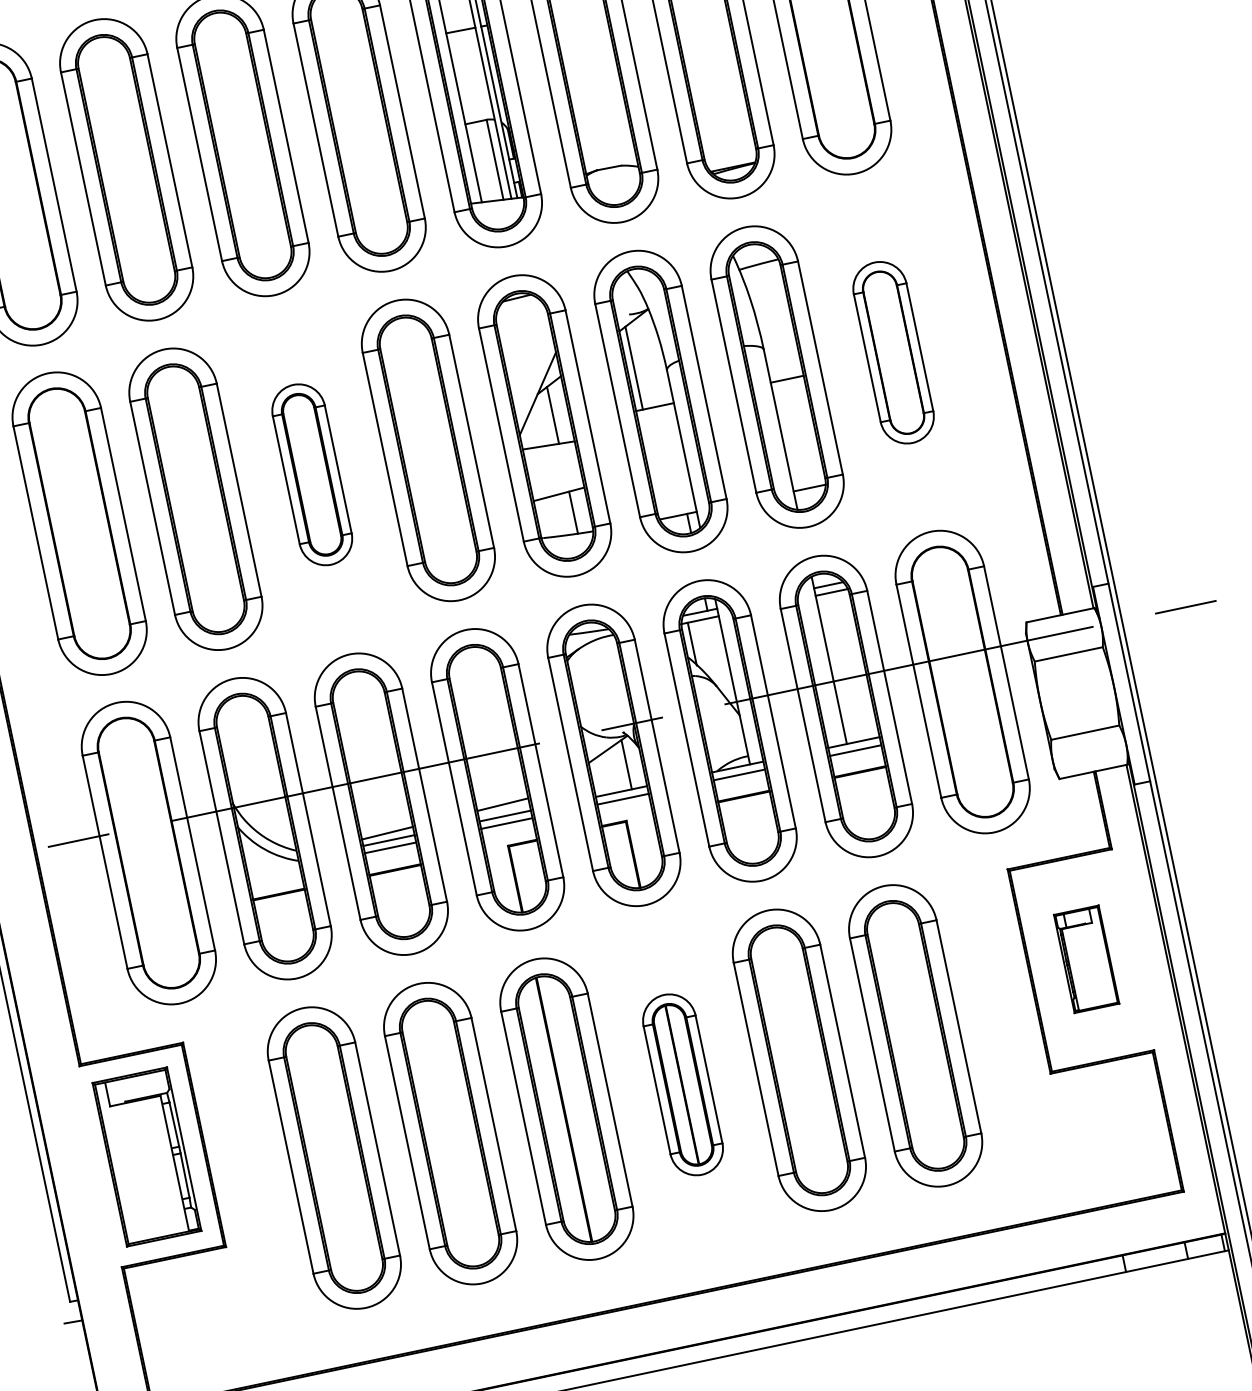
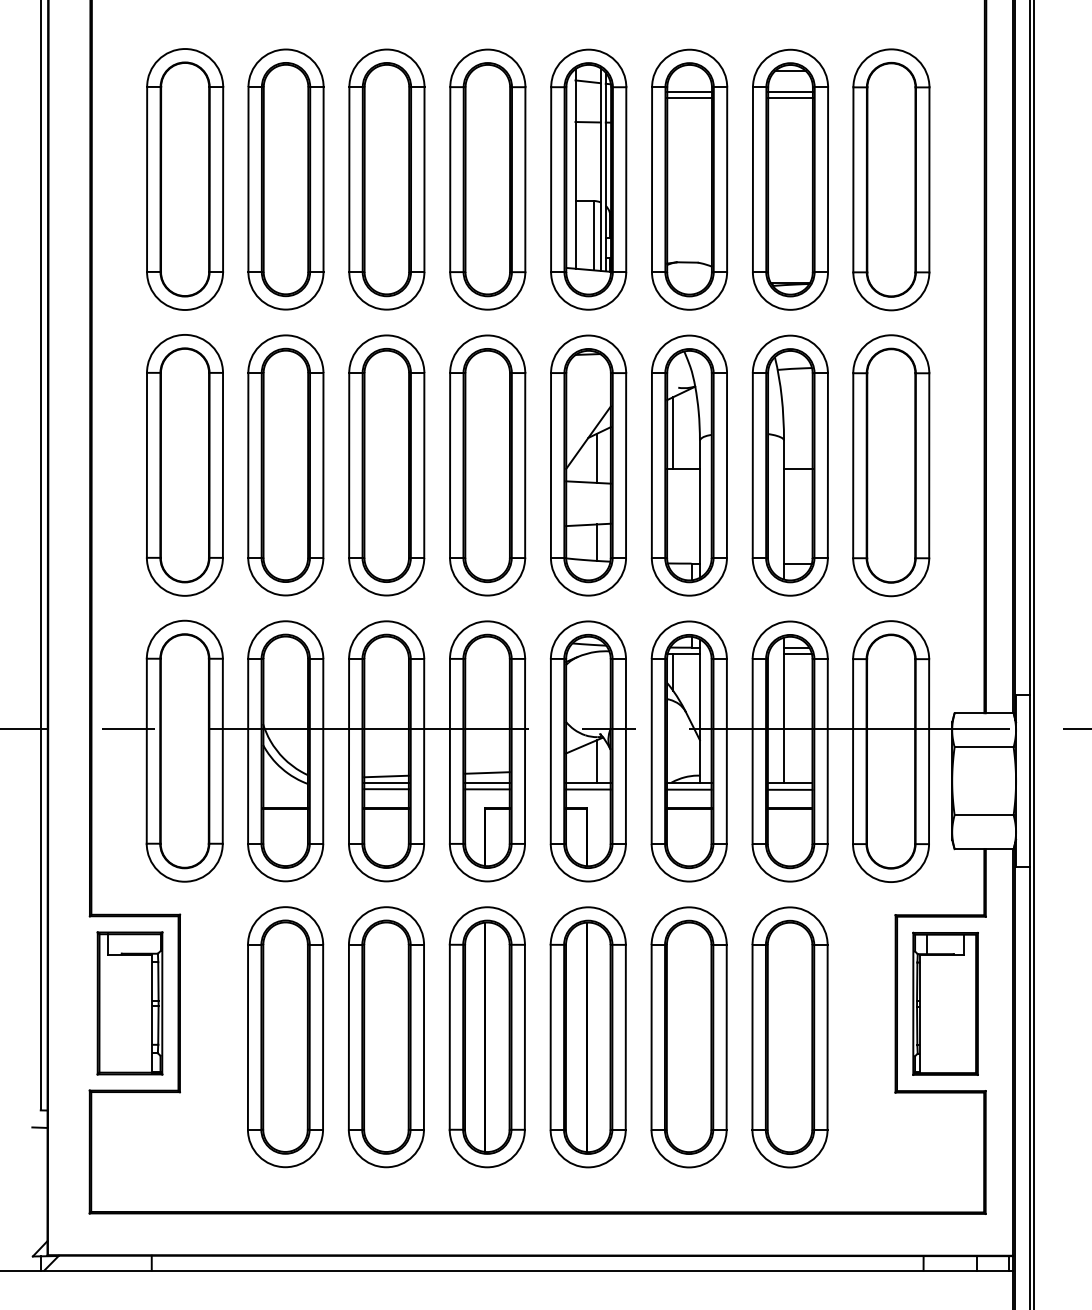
part: (893, 352) -> (891, 465), size x1.67
part: (311, 474) -> (386, 465), size x1.67
part: (1086, 959) -> (945, 1003), size x1.67
part: (682, 1085) -> (587, 1037), size x1.67

